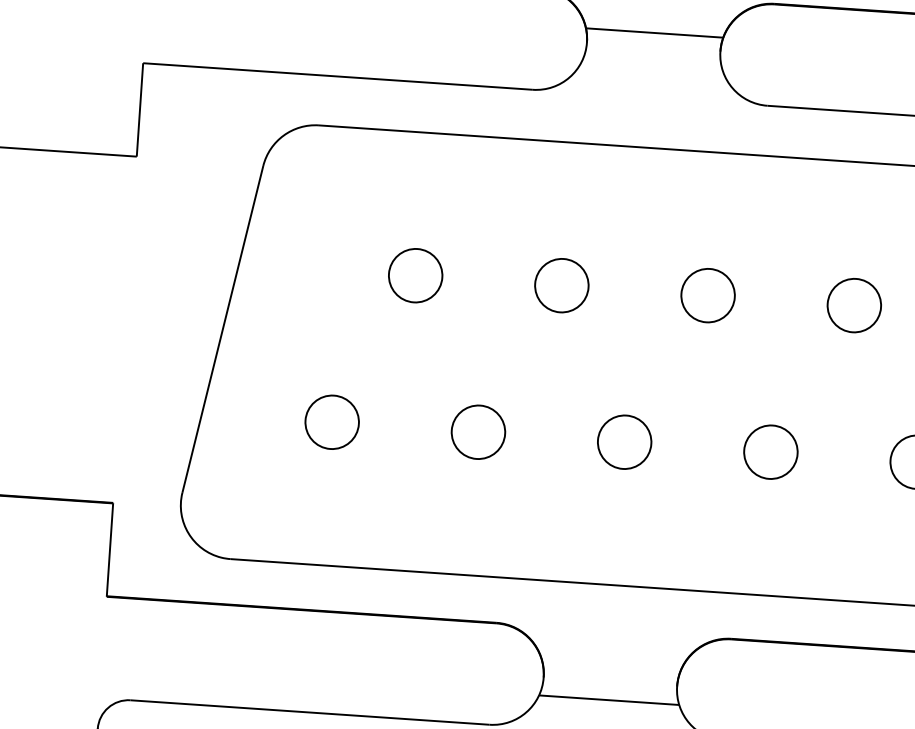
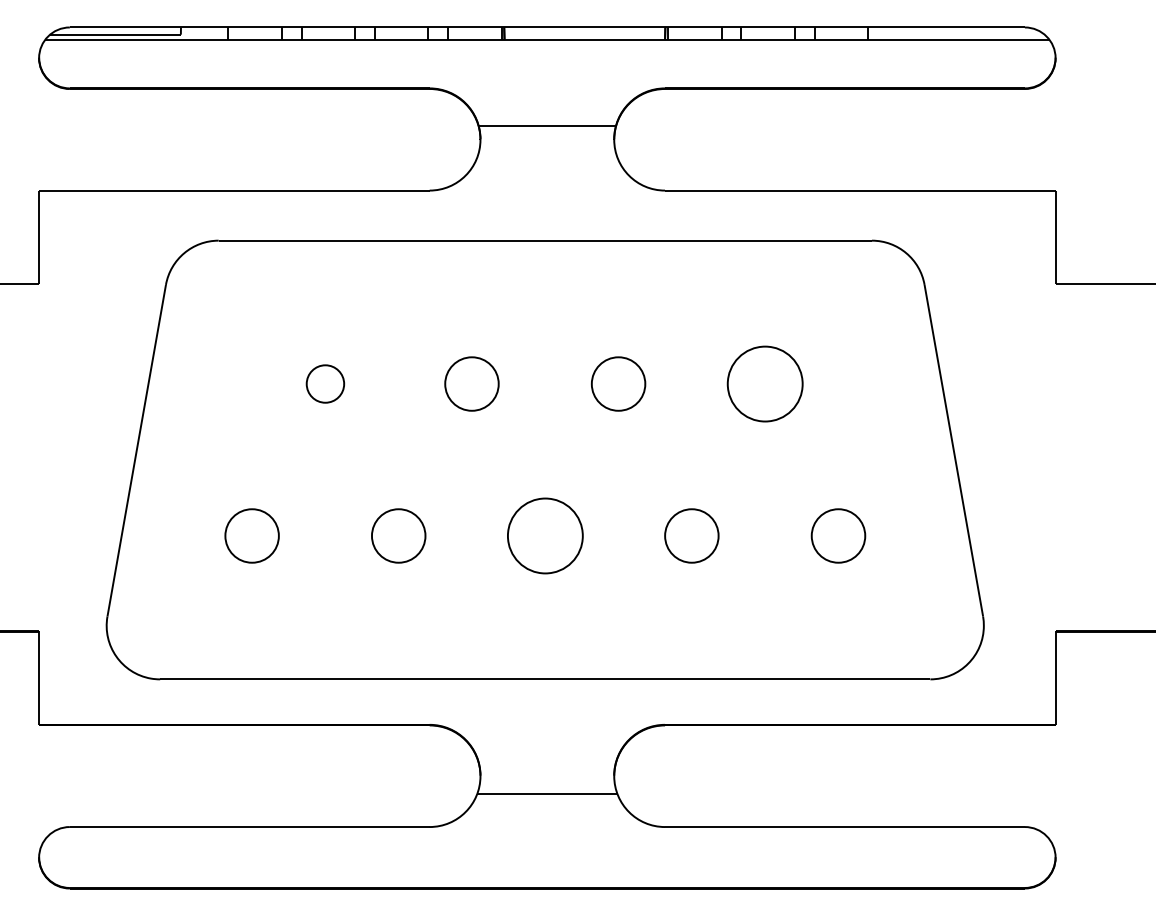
part: (415, 275) -> (325, 383), size x0.7
part: (853, 305) -> (764, 383), size x1.4
part: (623, 441) -> (544, 535), size x1.4

